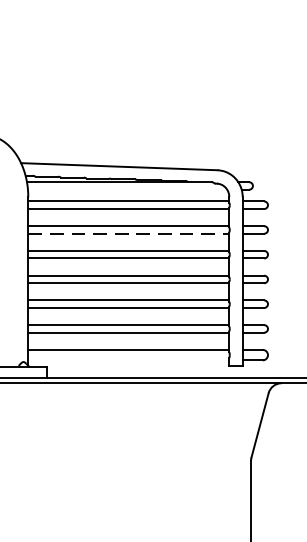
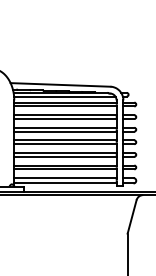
line: (126, 189) -> (64, 96), added
line: (128, 234) -> (65, 119), dashed -> solid
line: (128, 360) -> (65, 183), added

